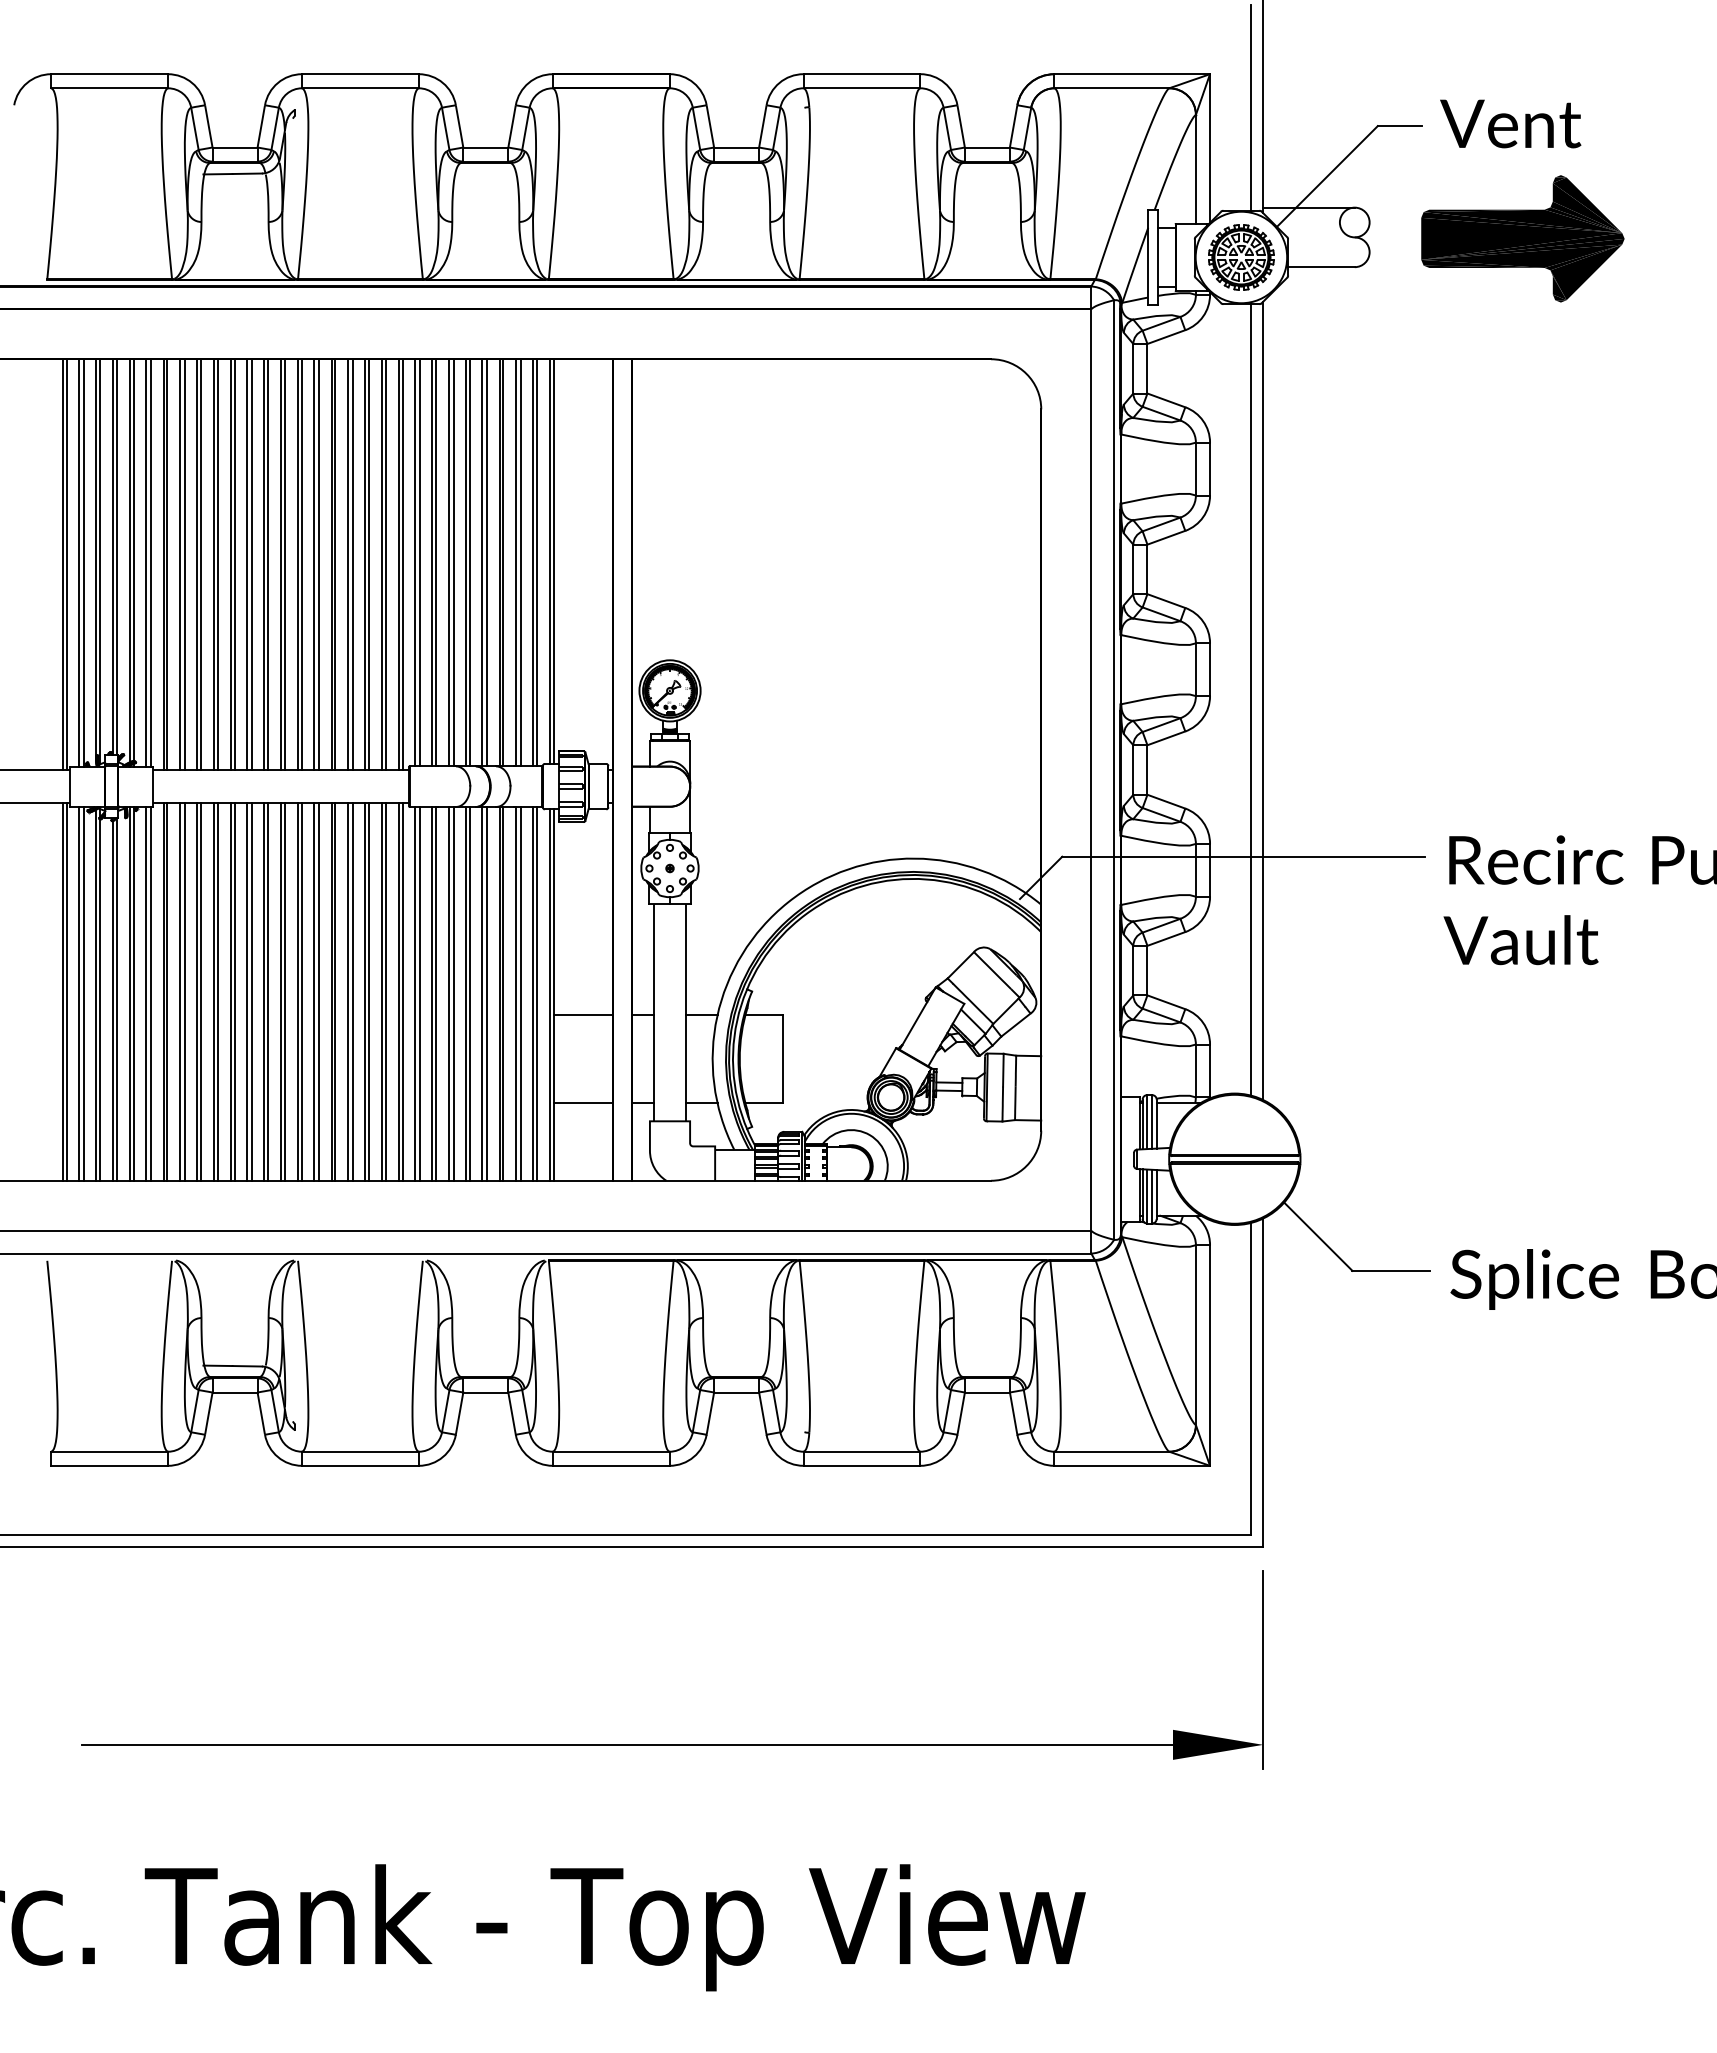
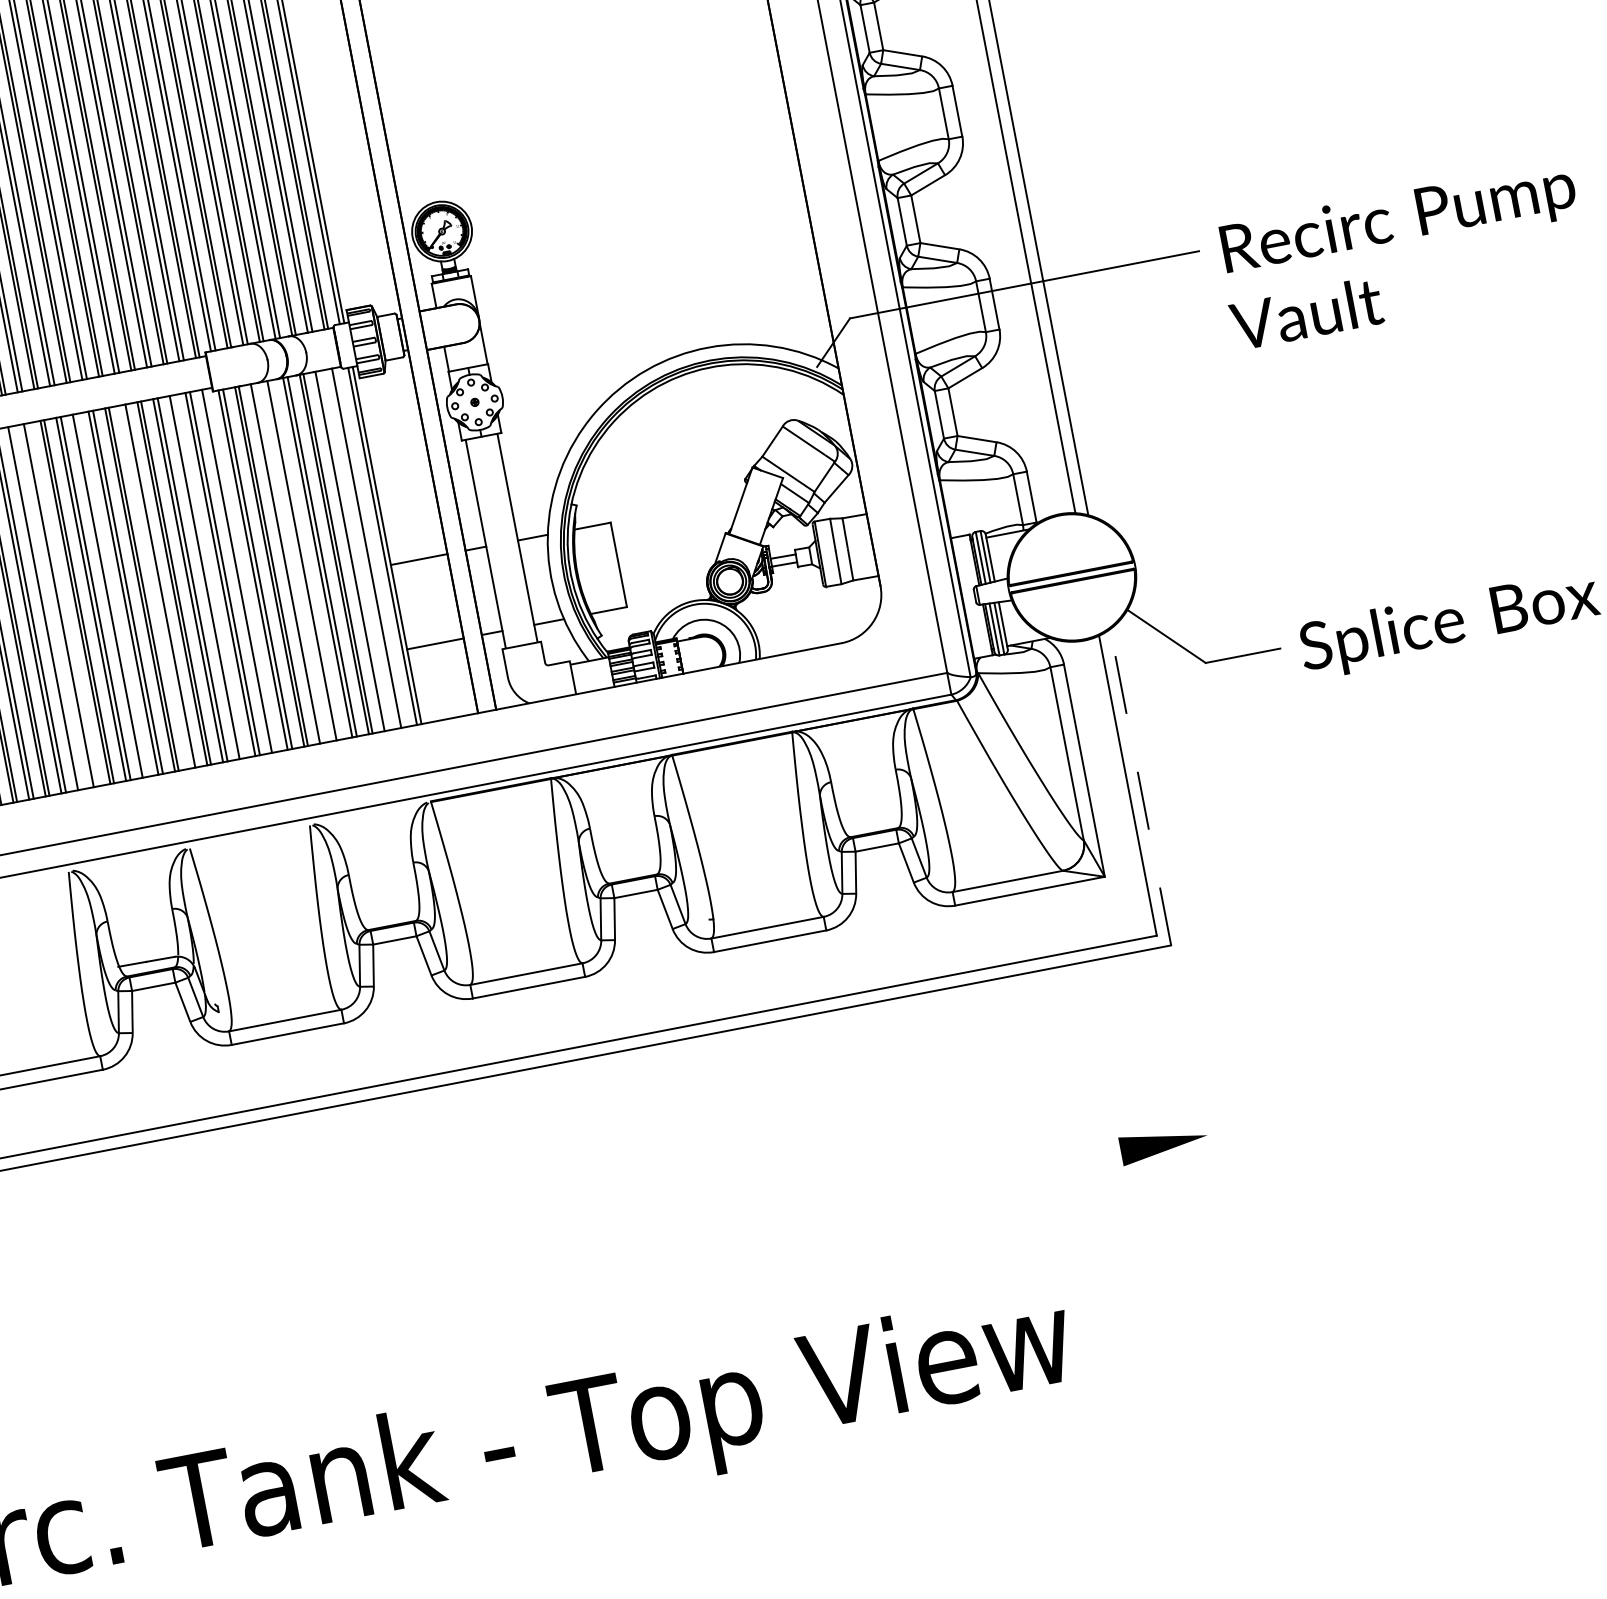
line: (201, 991) -> (47, 607), removed
line: (218, 991) -> (63, 604), removed
line: (268, 991) -> (111, 595), removed
line: (314, 991) -> (155, 586), removed
line: (369, 991) -> (208, 576), removed
line: (402, 991) -> (240, 570), removed
line: (453, 993) -> (289, 562), removed
line: (469, 993) -> (305, 559), removed
line: (520, 993) -> (354, 550), removed
line: (537, 993) -> (370, 547), removed
line: (1263, 1382) -> (1140, 786), solid -> dashed
line: (1263, 1669) -> (1193, 1062), removed
line: (626, 1744) -> (595, 1252), removed

